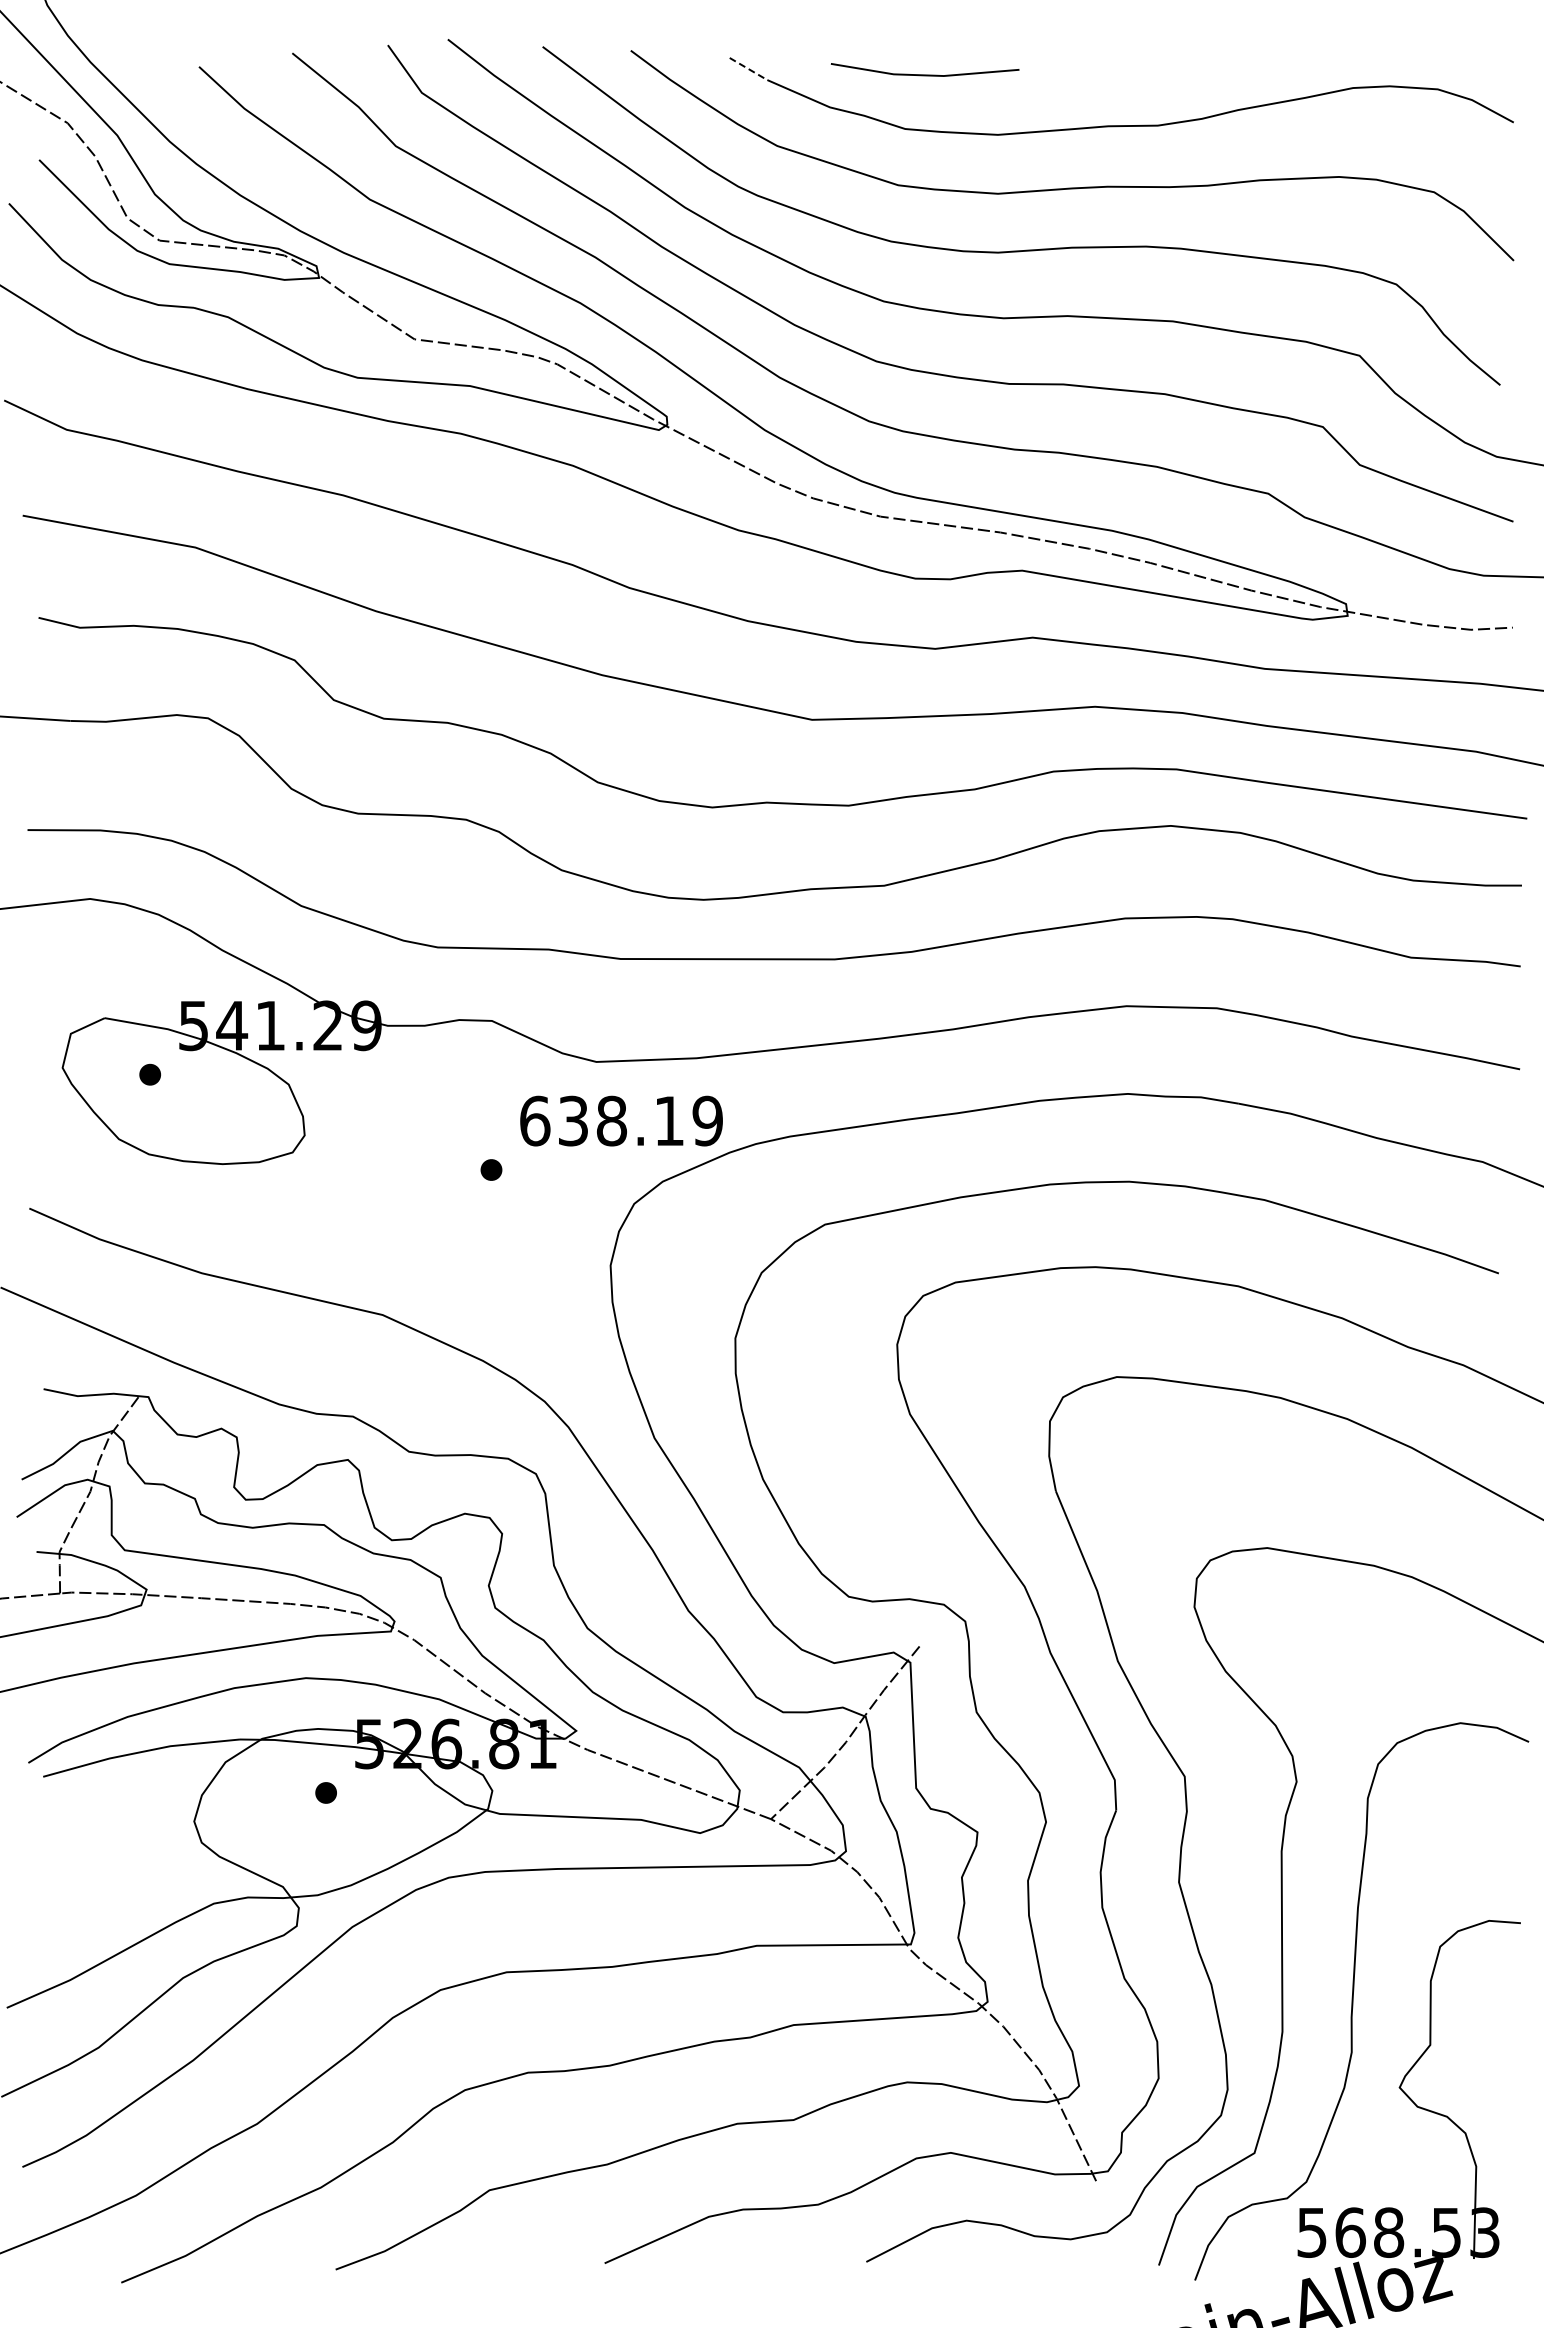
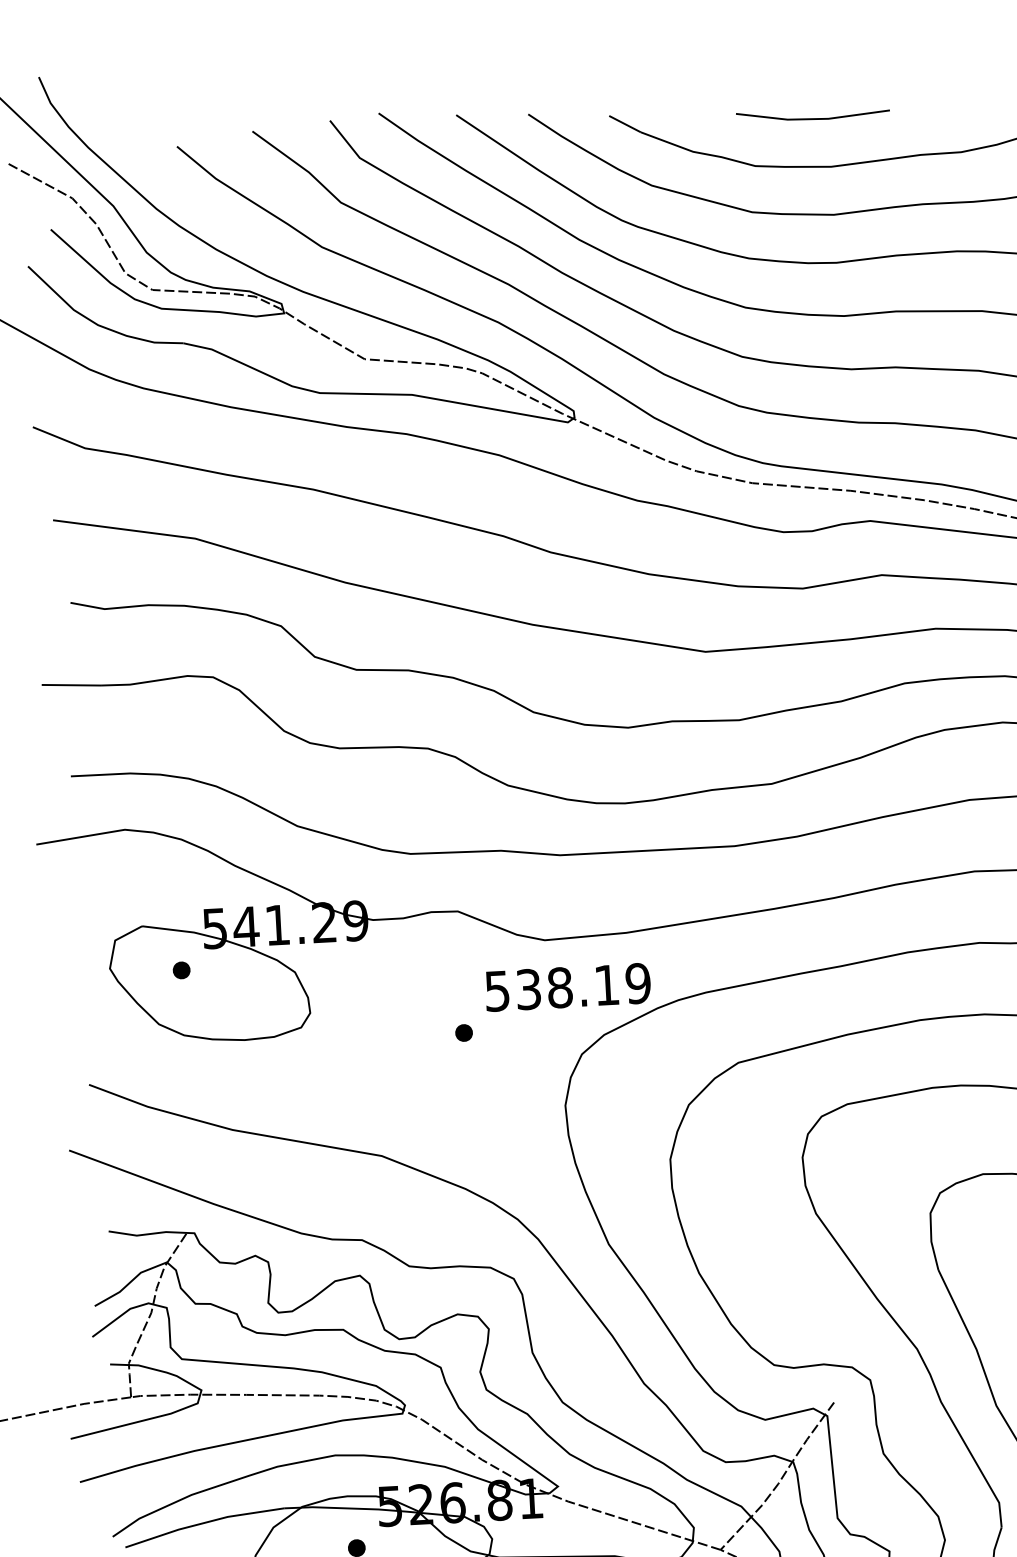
line: (748, 69) -> (625, 124), dashed -> solid
line: (924, 74) -> (812, 118), moved
text: (535, 1120) -> (497, 990), 638.19 -> 538.19

